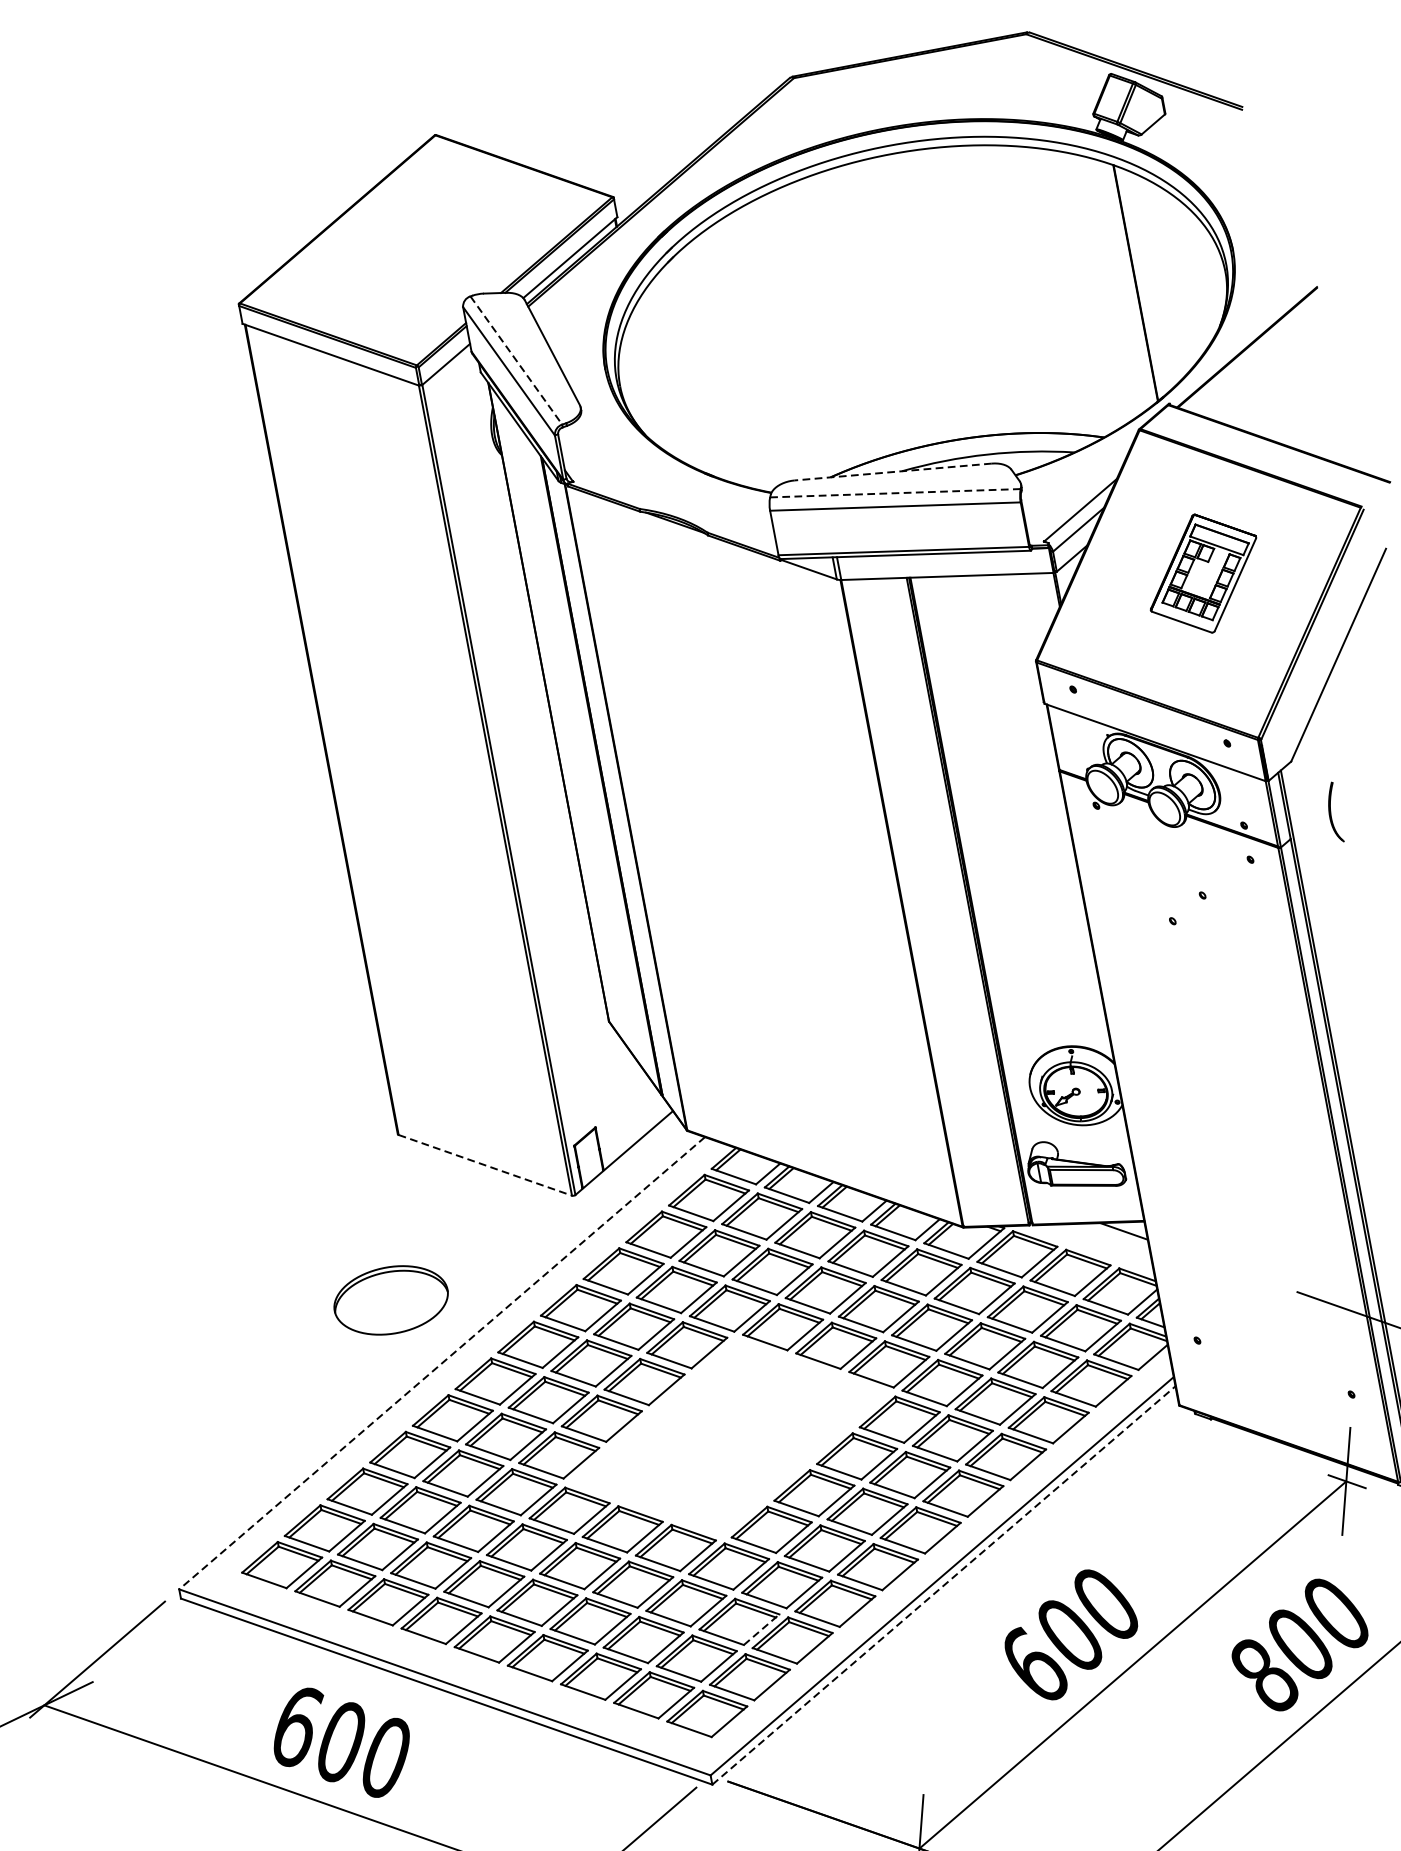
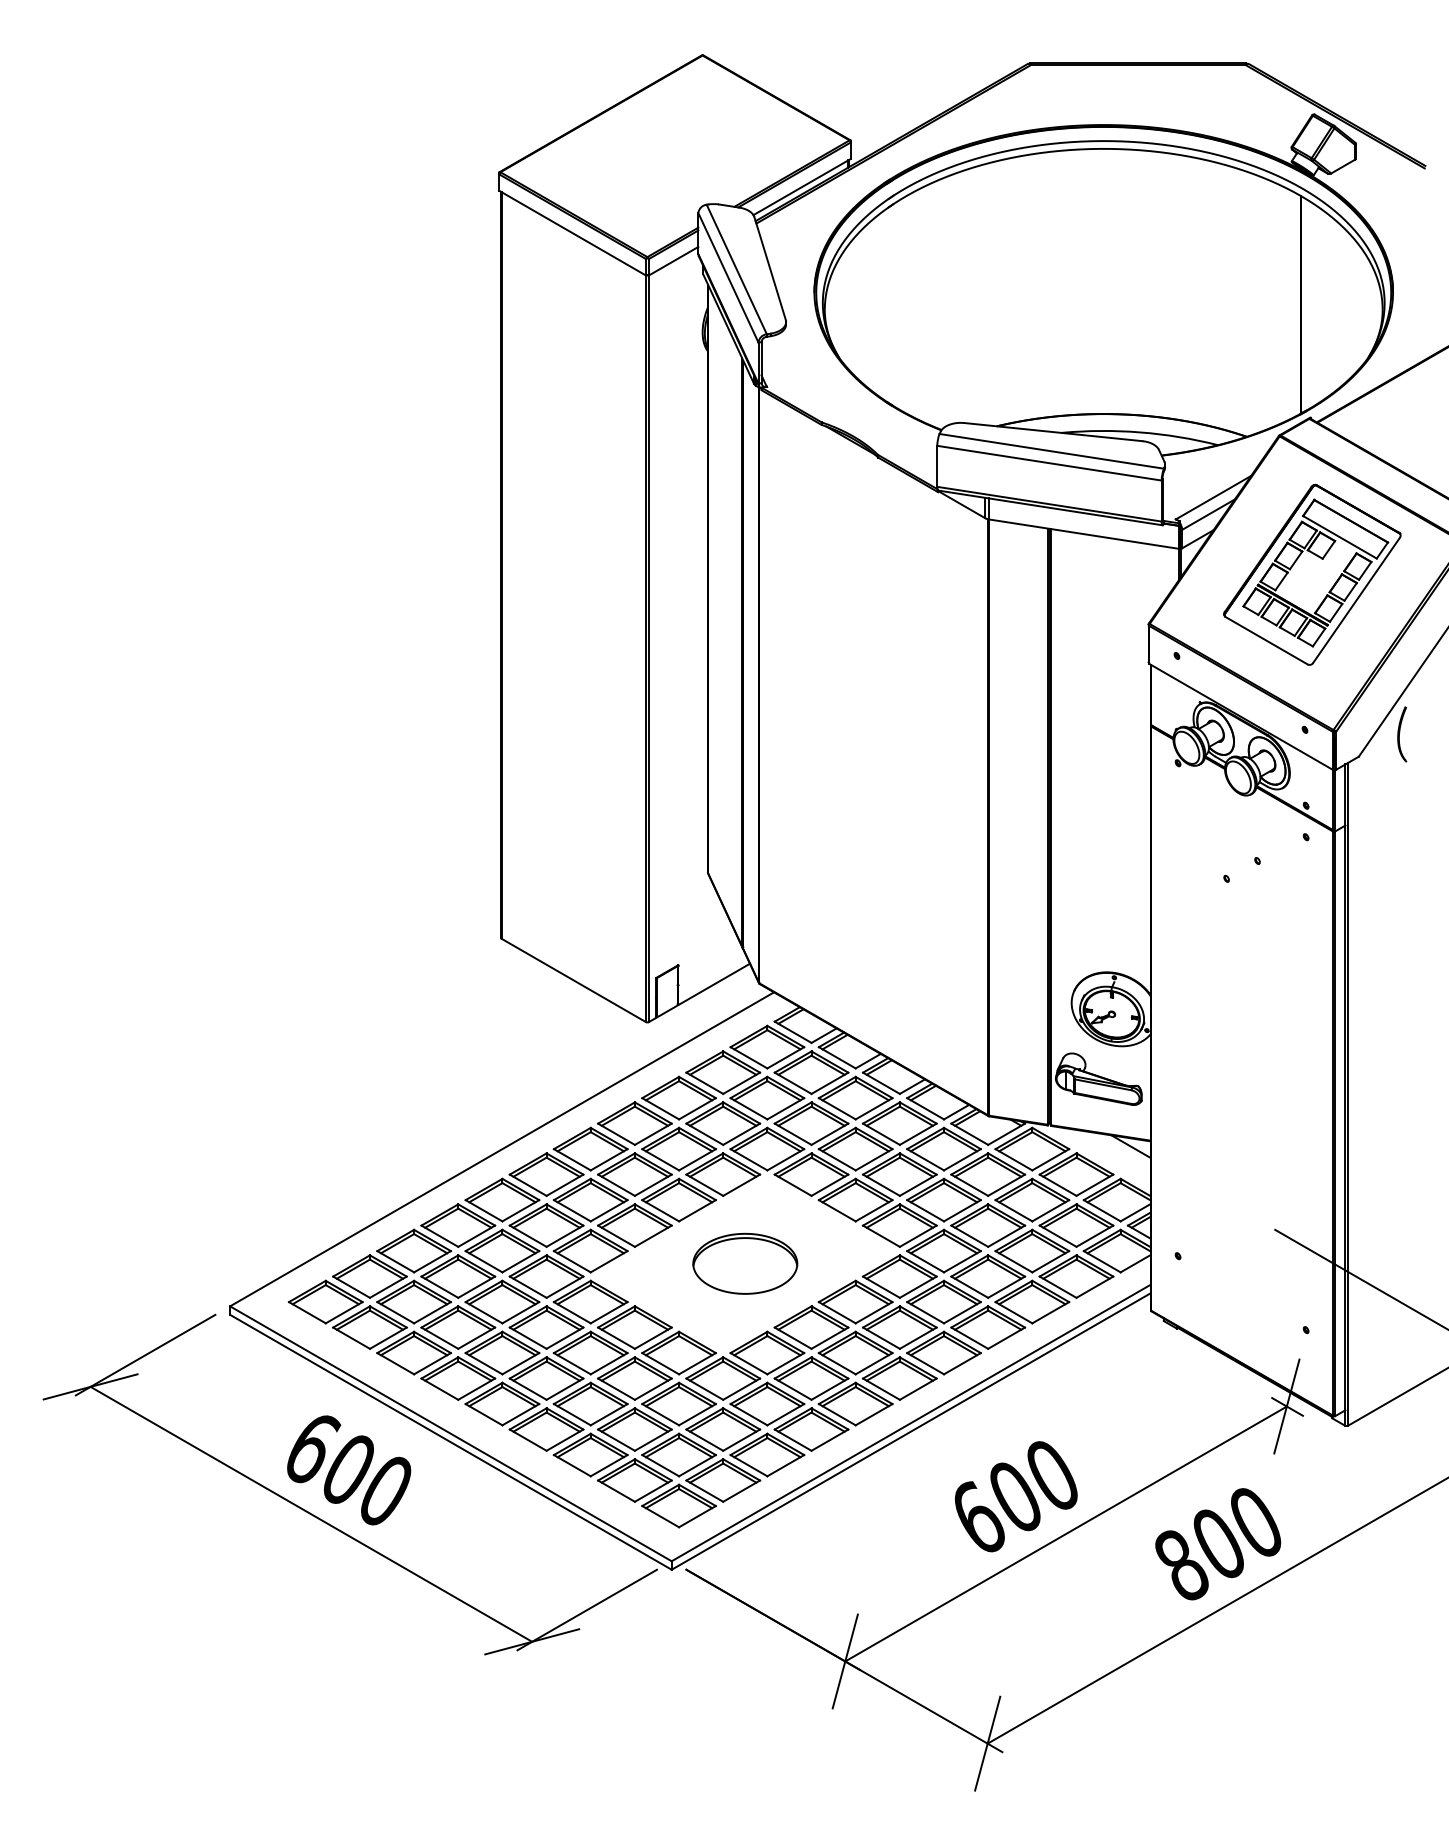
line: (516, 360) -> (736, 269), dashed -> solid
line: (893, 472) -> (1053, 432), dashed -> solid
line: (895, 493) -> (1051, 451), dashed -> solid
part: (1203, 573) -> (1312, 574), size x1.67
part: (1334, 812) -> (1402, 734), moved
line: (486, 1165) -> (574, 980), dashed -> solid
part: (391, 1299) -> (745, 1263), moved
line: (441, 1363) -> (501, 1149), dashed -> solid
line: (944, 1585) -> (911, 1431), dashed -> solid
line: (762, 1628) -> (742, 1439), dashed -> solid

